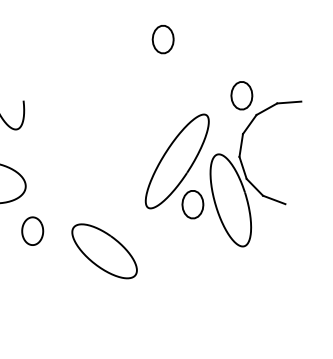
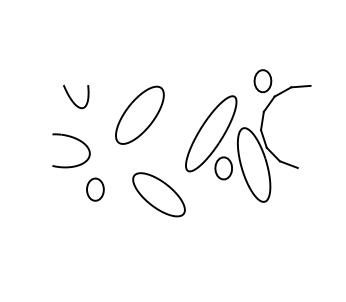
part: (162, 39) -> (199, 36), removed
curve: (77, 126) -> (131, 105), added
curve: (95, 262) -> (151, 203), moved

